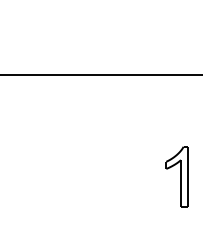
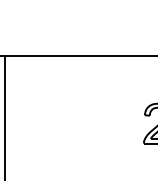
part: (176, 176) -> (124, 123), removed

